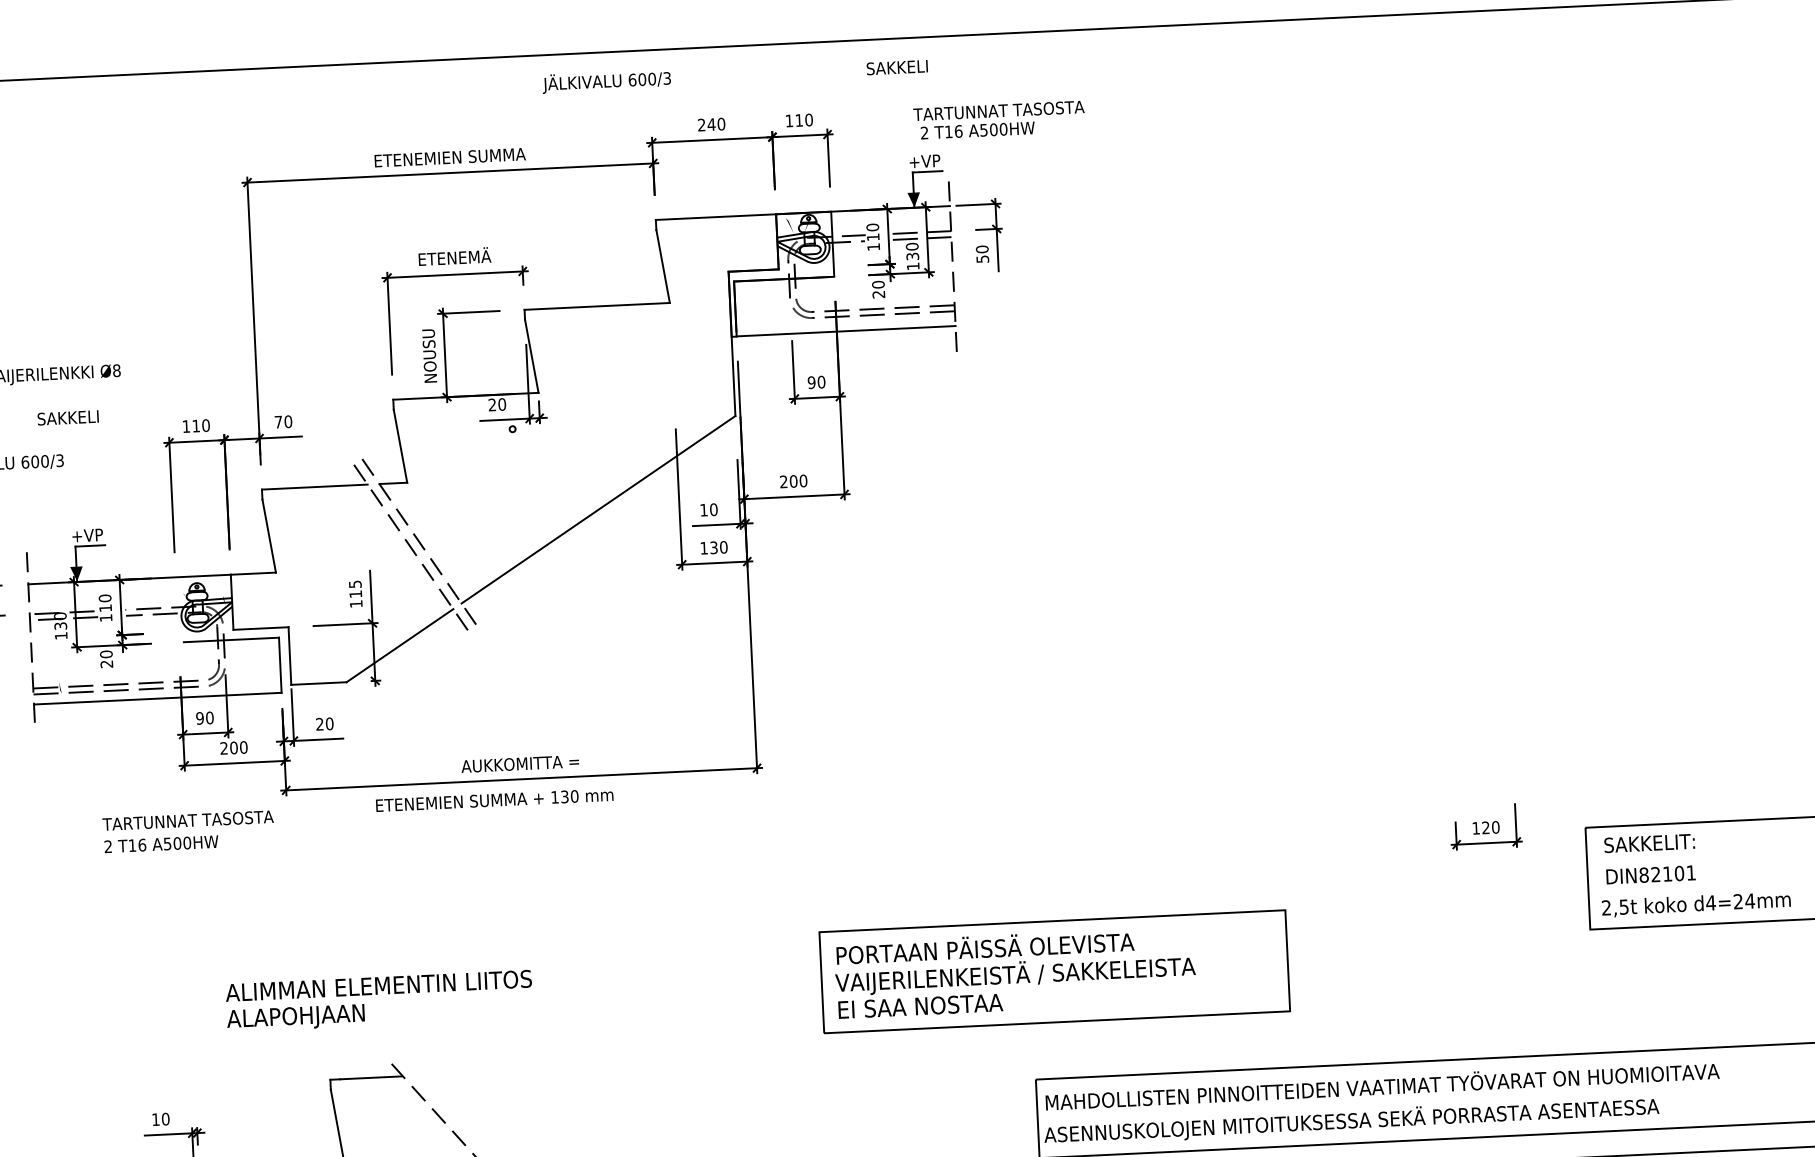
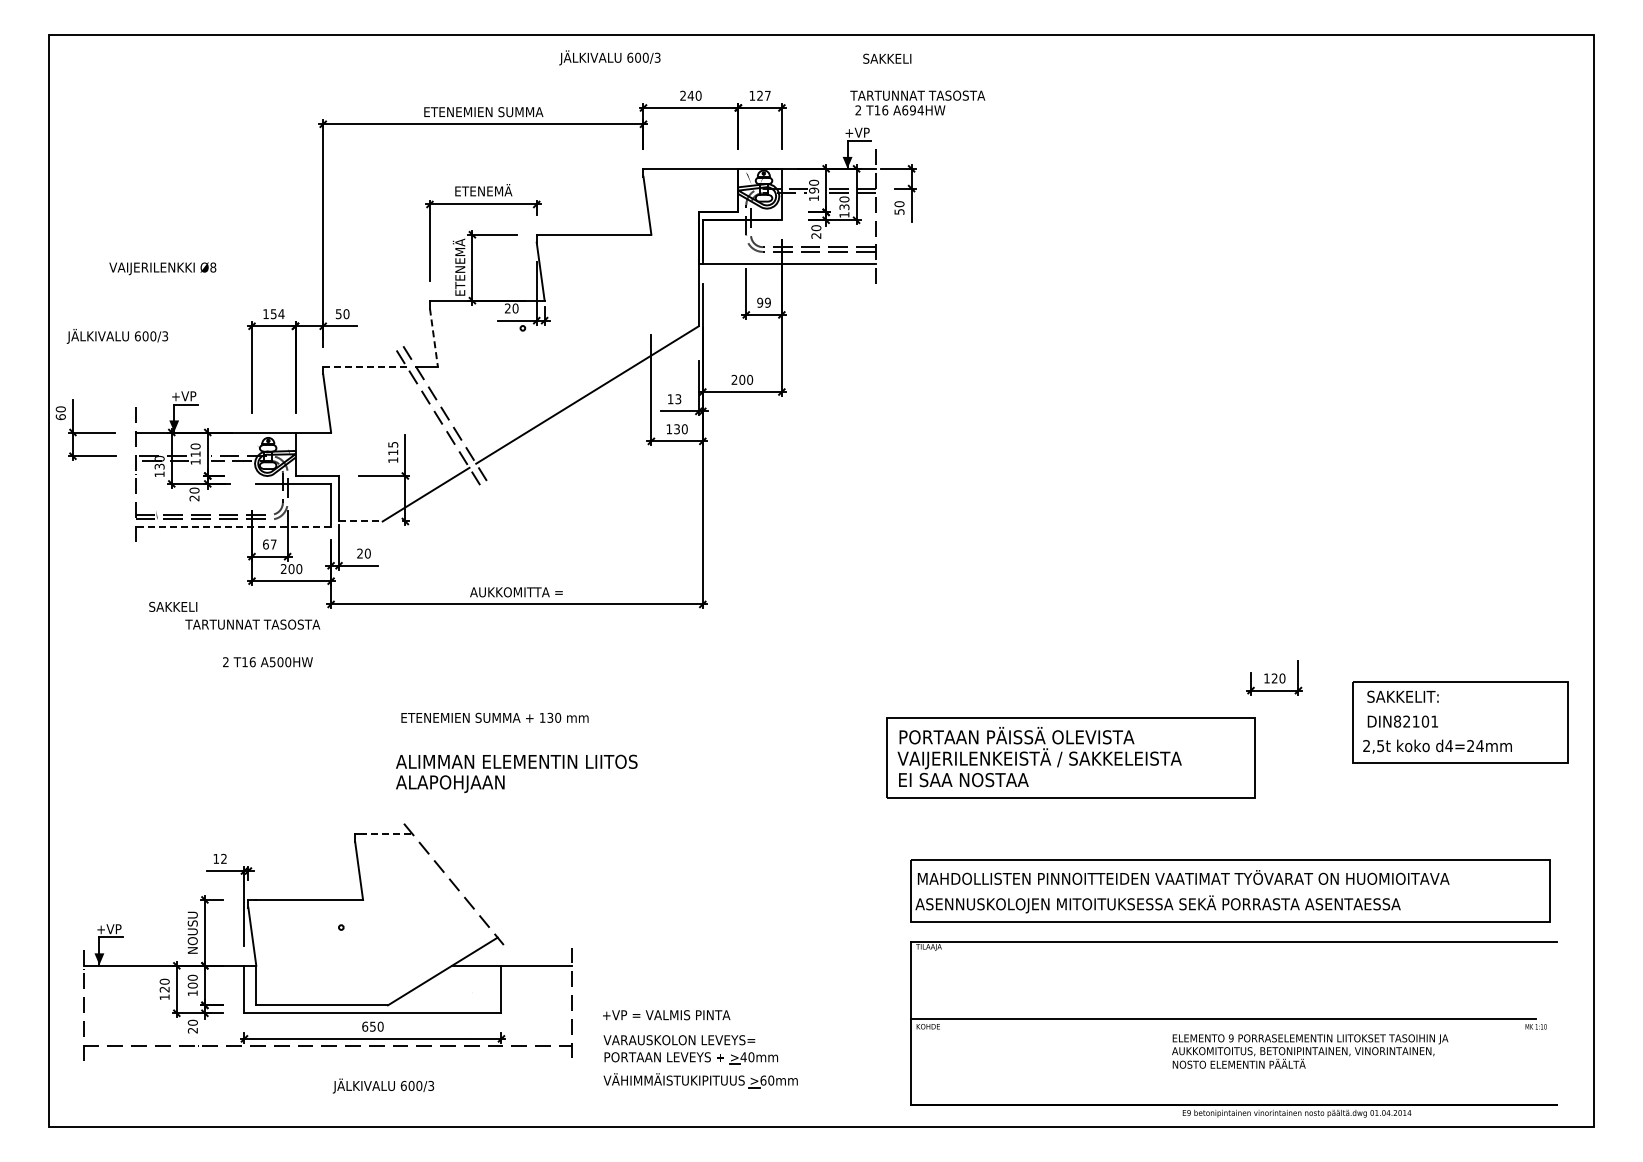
text: (897, 67) -> (887, 58), moved
text: (803, 119) -> (763, 95), 110 -> 127
text: (993, 129) -> (912, 110), A500HW -> A694HW
text: (873, 237) -> (814, 190), 110 -> 190
text: (427, 354) -> (458, 266), NOUSU -> ETENEMÄ
text: (820, 381) -> (767, 302), 90 -> 99
text: (68, 417) -> (173, 606), moved
text: (278, 422) -> (338, 314), 70 -> 50
text: (200, 426) -> (277, 314), 110 -> 154
line: (400, 447) -> (433, 338), solid -> dashed
line: (314, 487) -> (364, 366), solid -> dashed
text: (714, 510) -> (678, 399), 10 -> 13
line: (318, 683) -> (360, 521), solid -> dashed
line: (157, 698) -> (233, 527), solid -> dashed
text: (204, 718) -> (269, 544), 90 -> 67
text: (494, 799) -> (494, 717), moved
text: (161, 844) -> (267, 662), moved
part: (1054, 971) -> (1070, 757), moved
text: (379, 1000) -> (516, 773), moved
line: (370, 1077) -> (386, 833), solid -> dashed
text: (166, 1118) -> (224, 858), 10 -> 12

